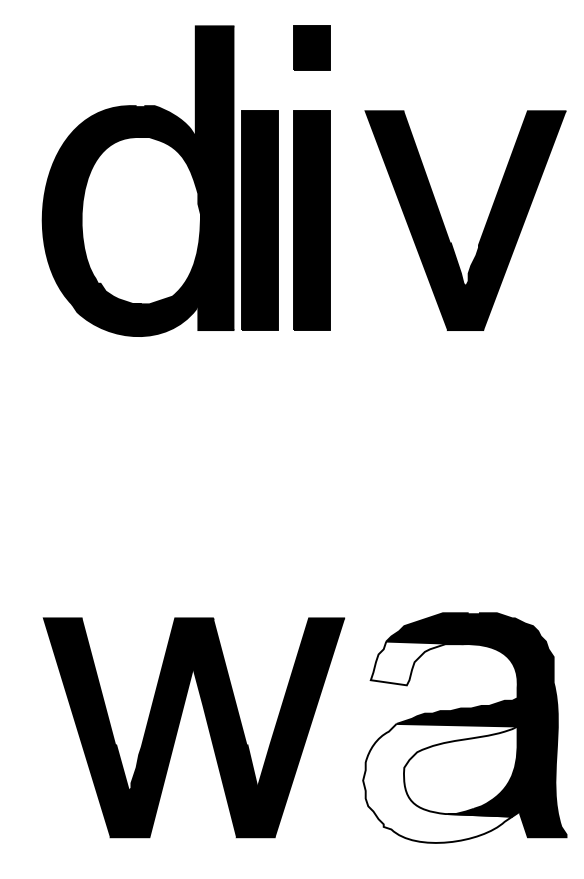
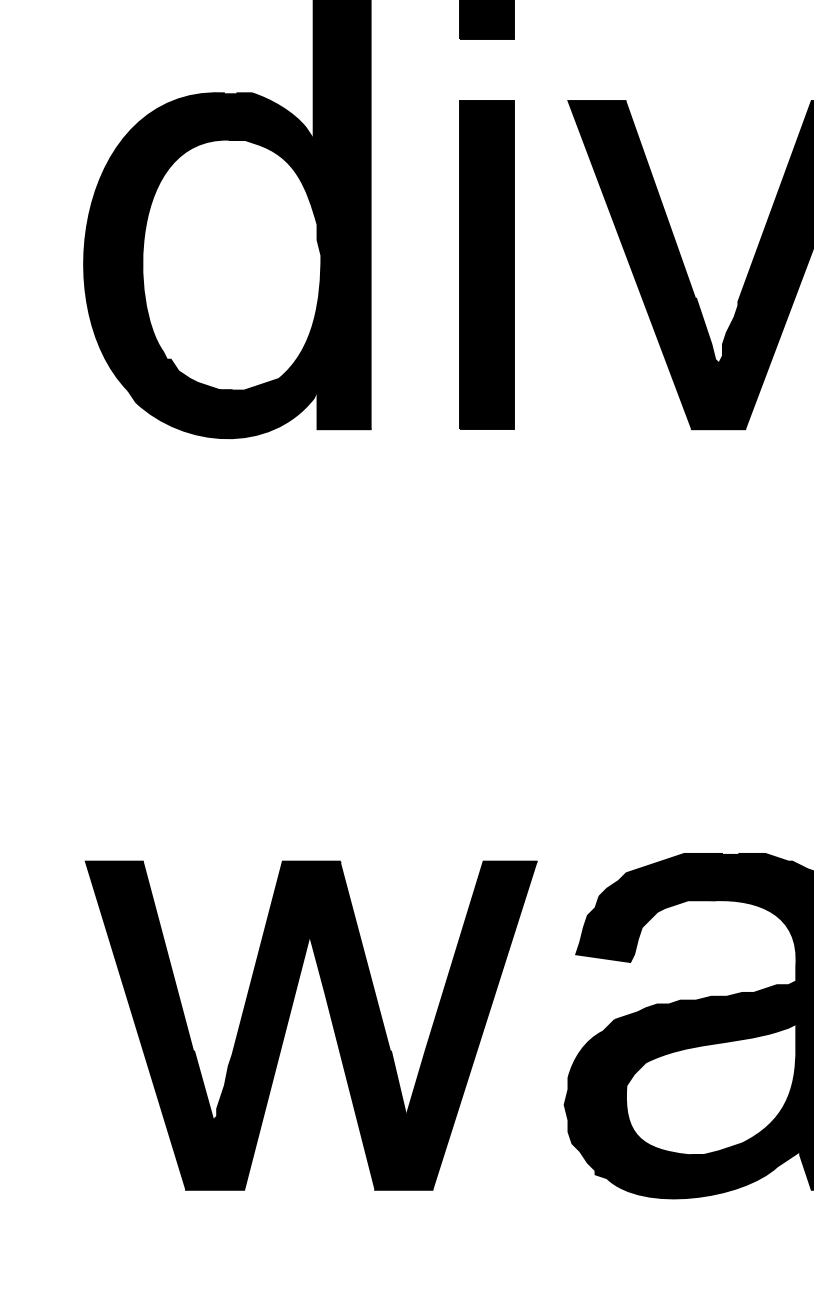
part: (259, 220) -> (409, 264), removed
fill: (416, 663) -> (644, 929), added
fill: (440, 782) -> (680, 1107), added

